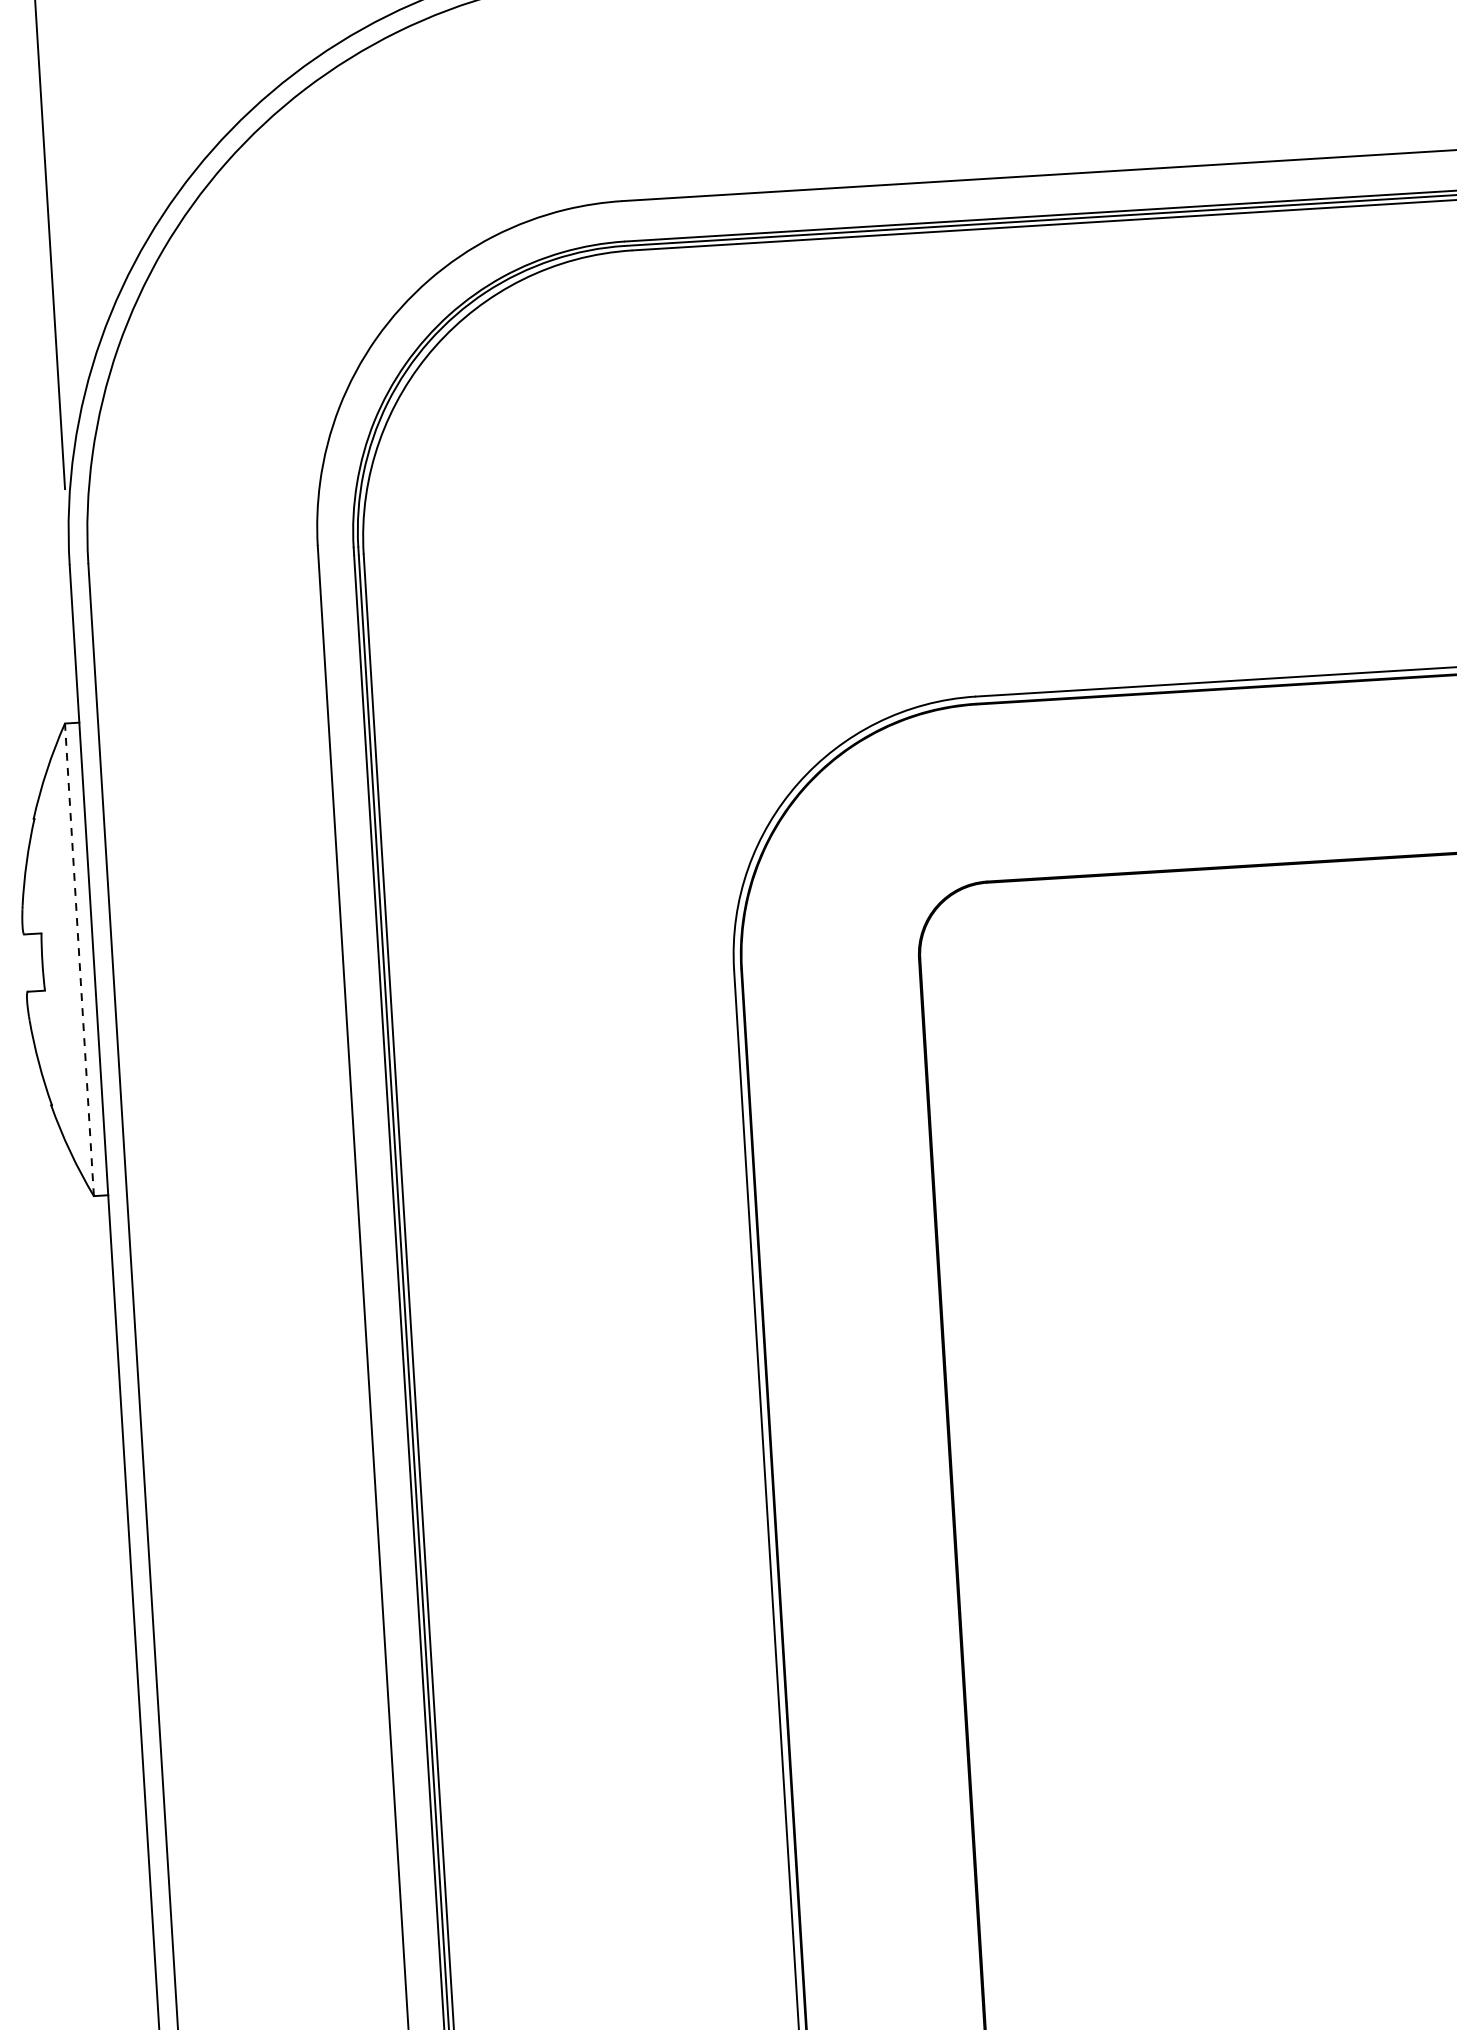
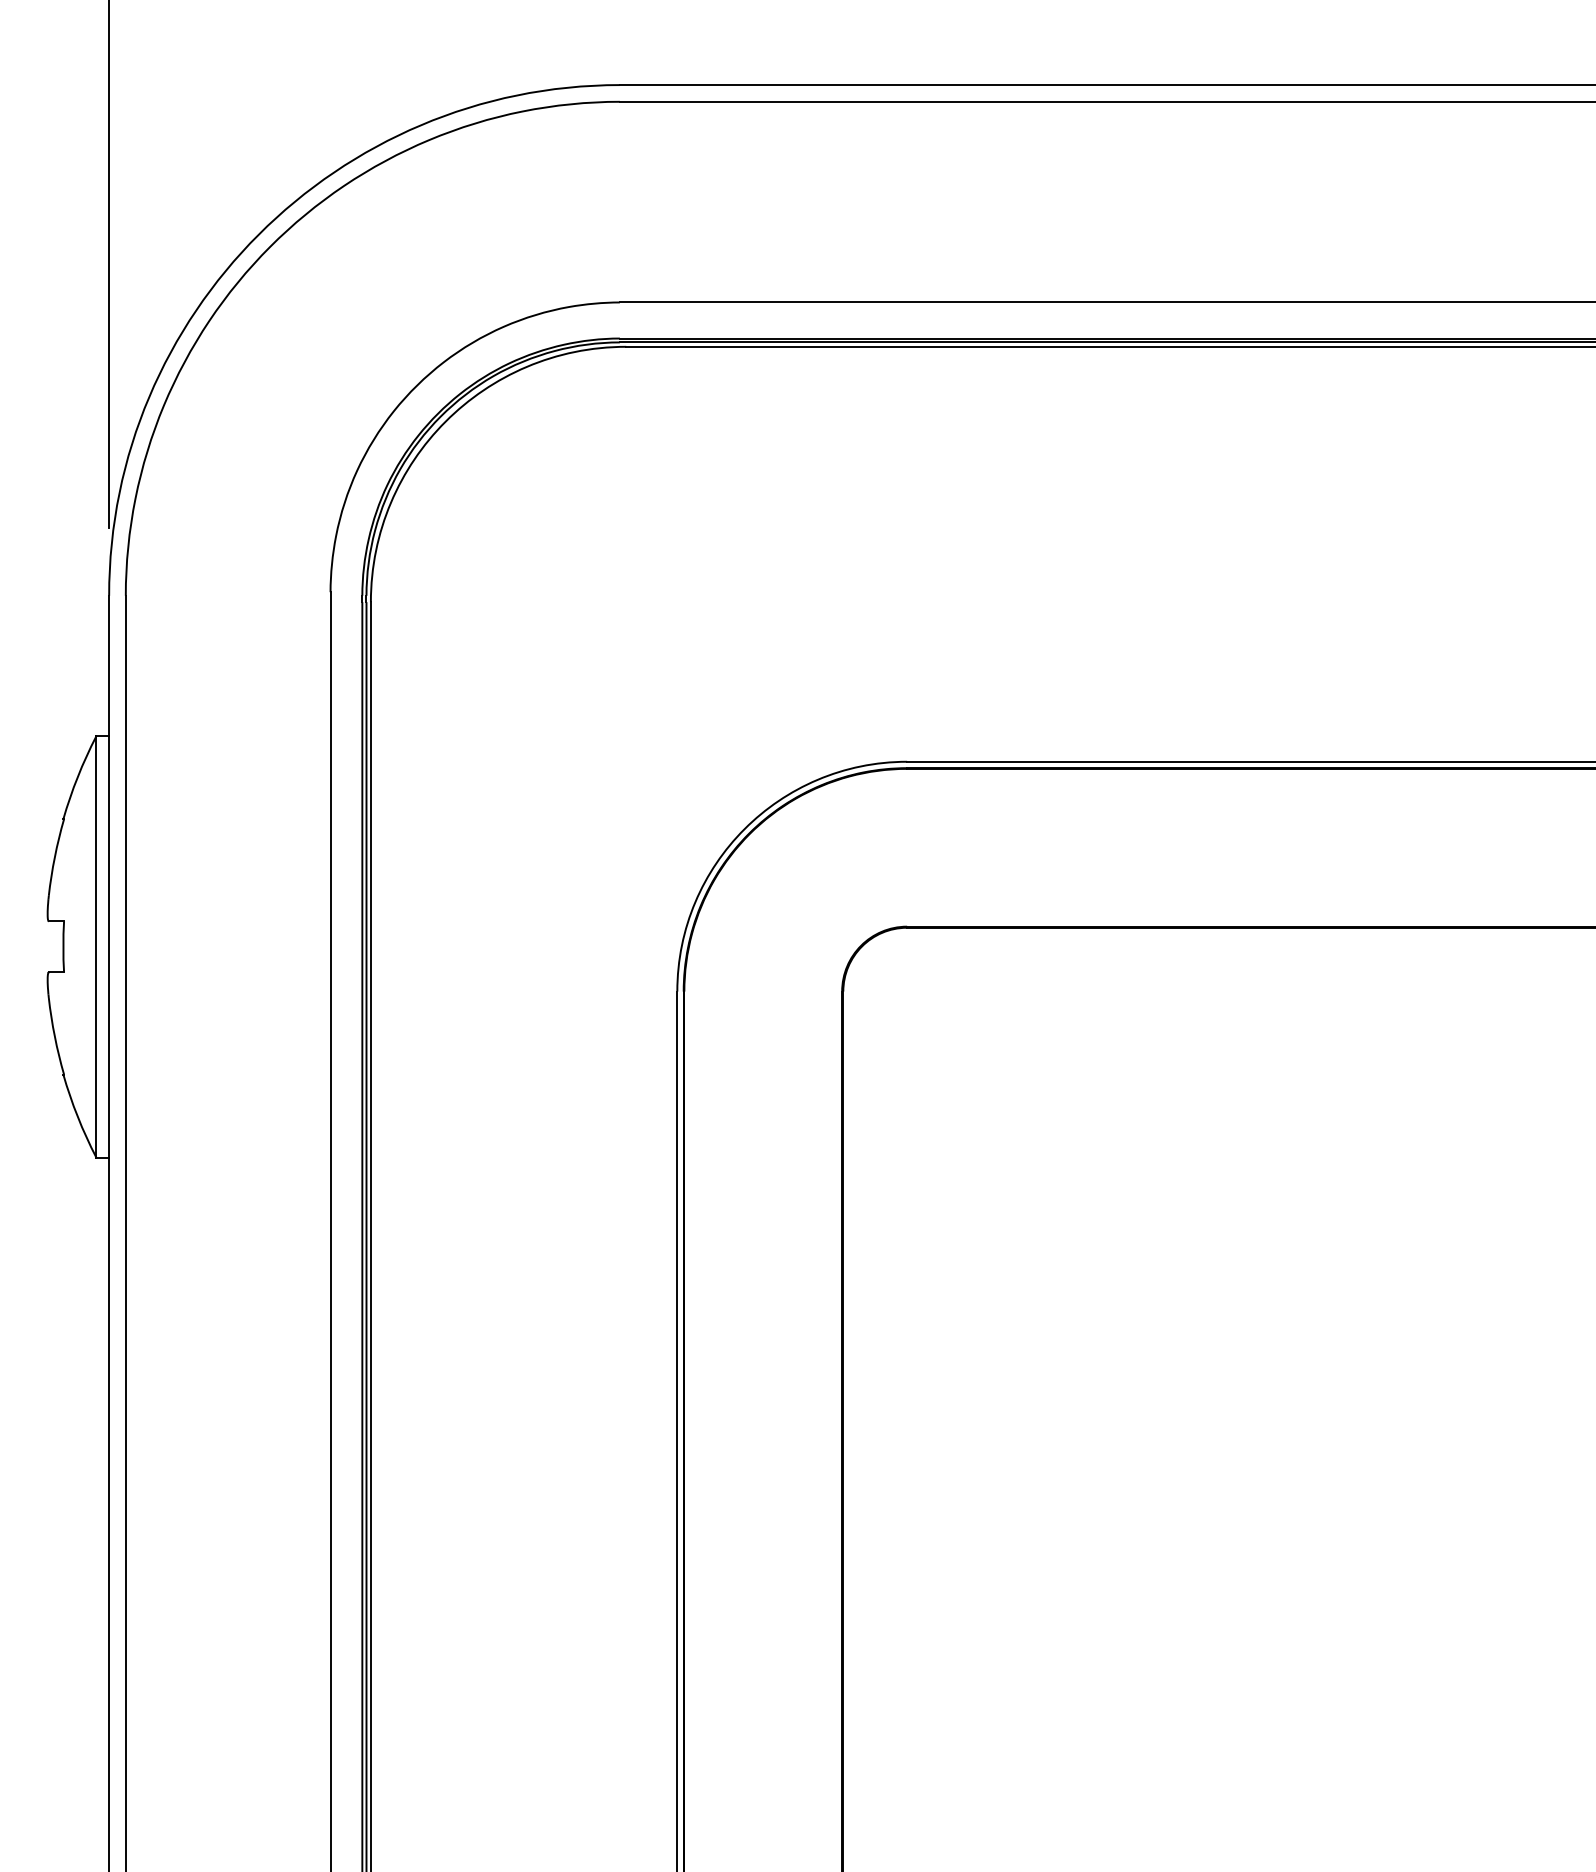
line: (79, 959) -> (96, 946), dashed -> solid

